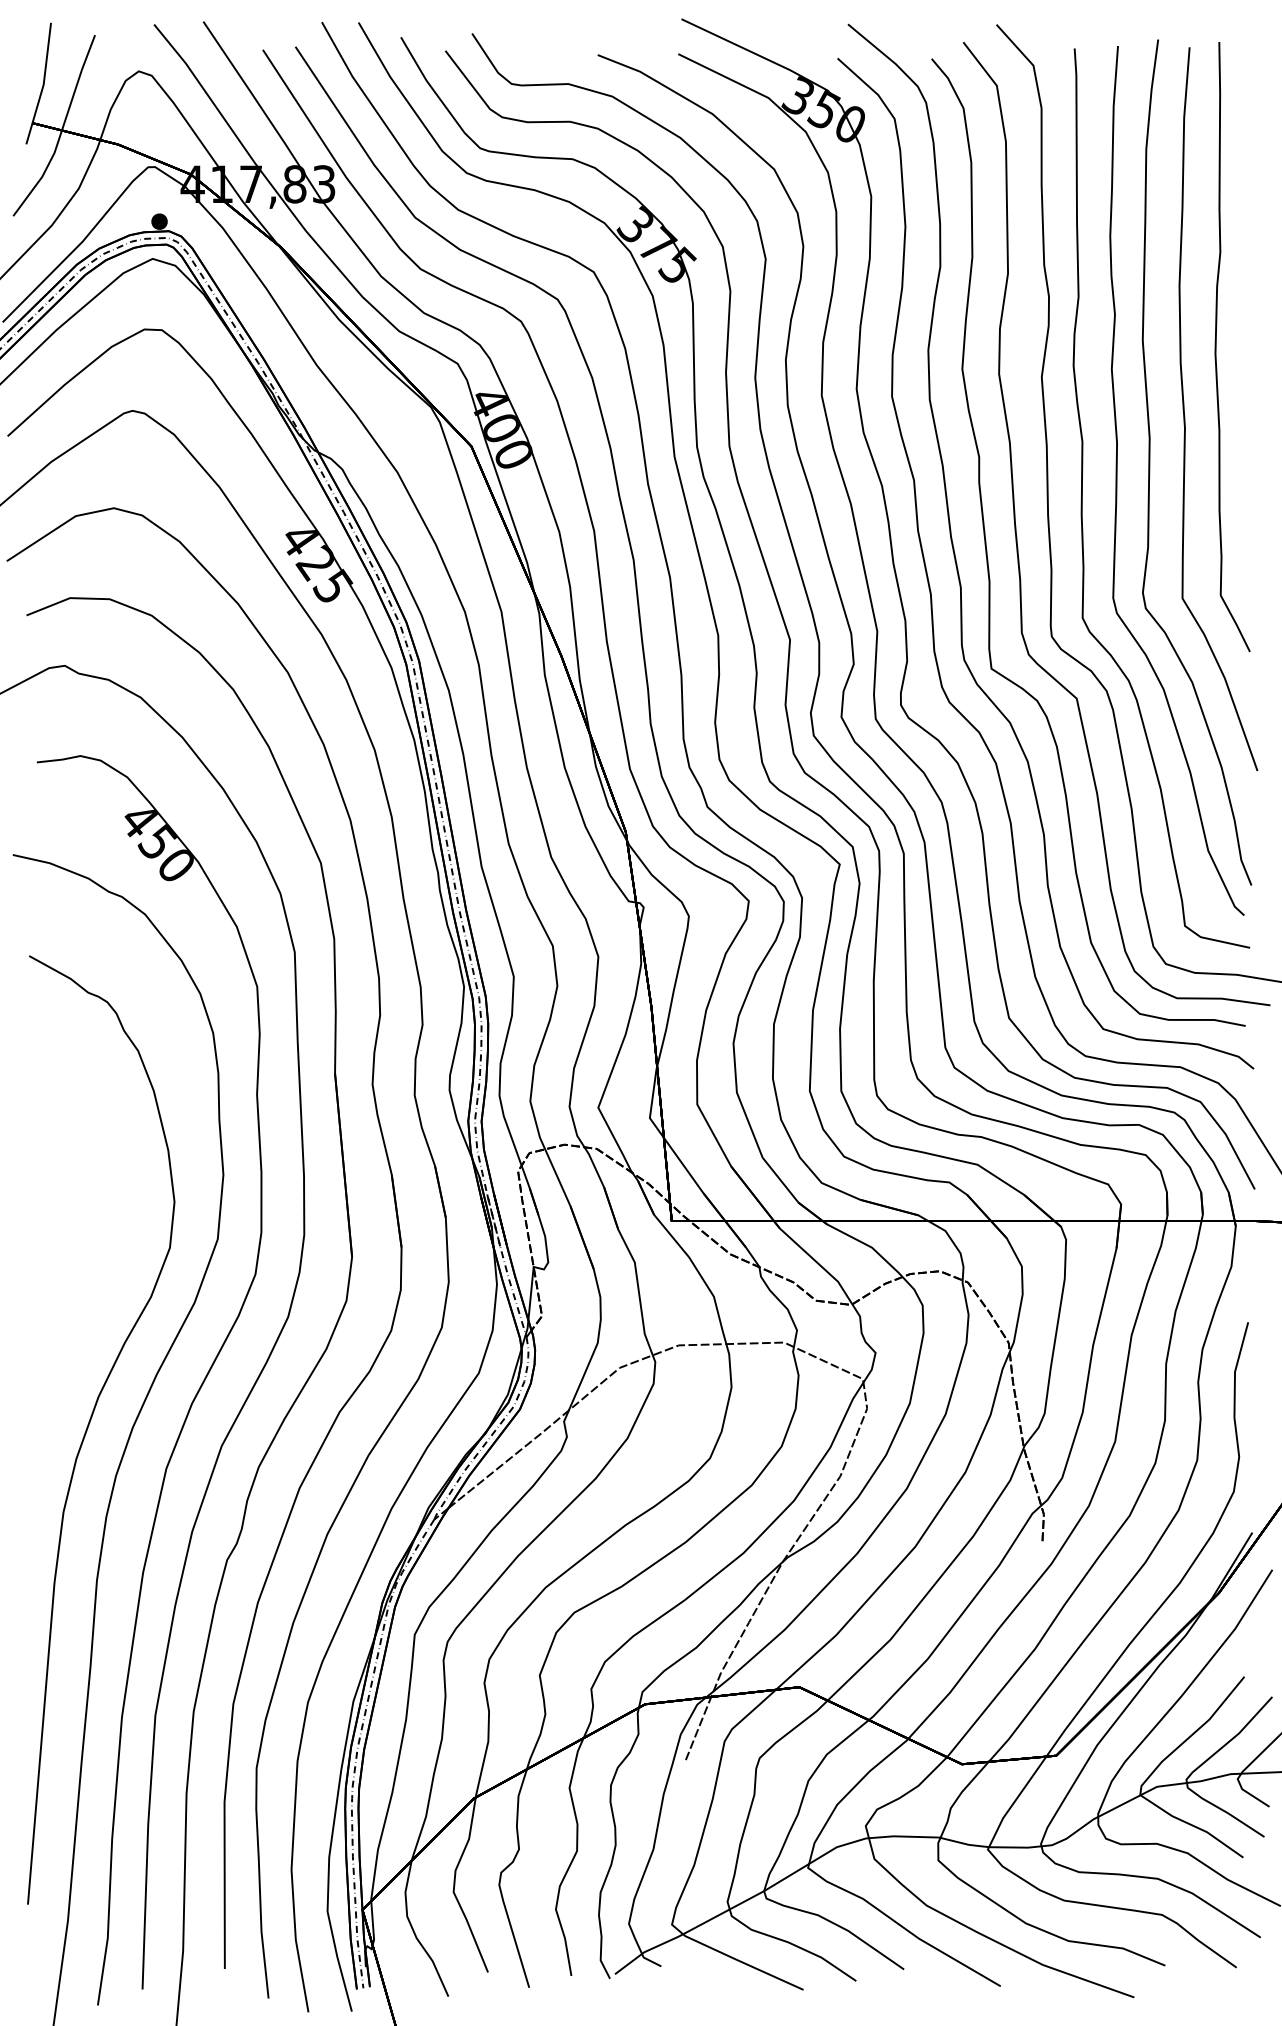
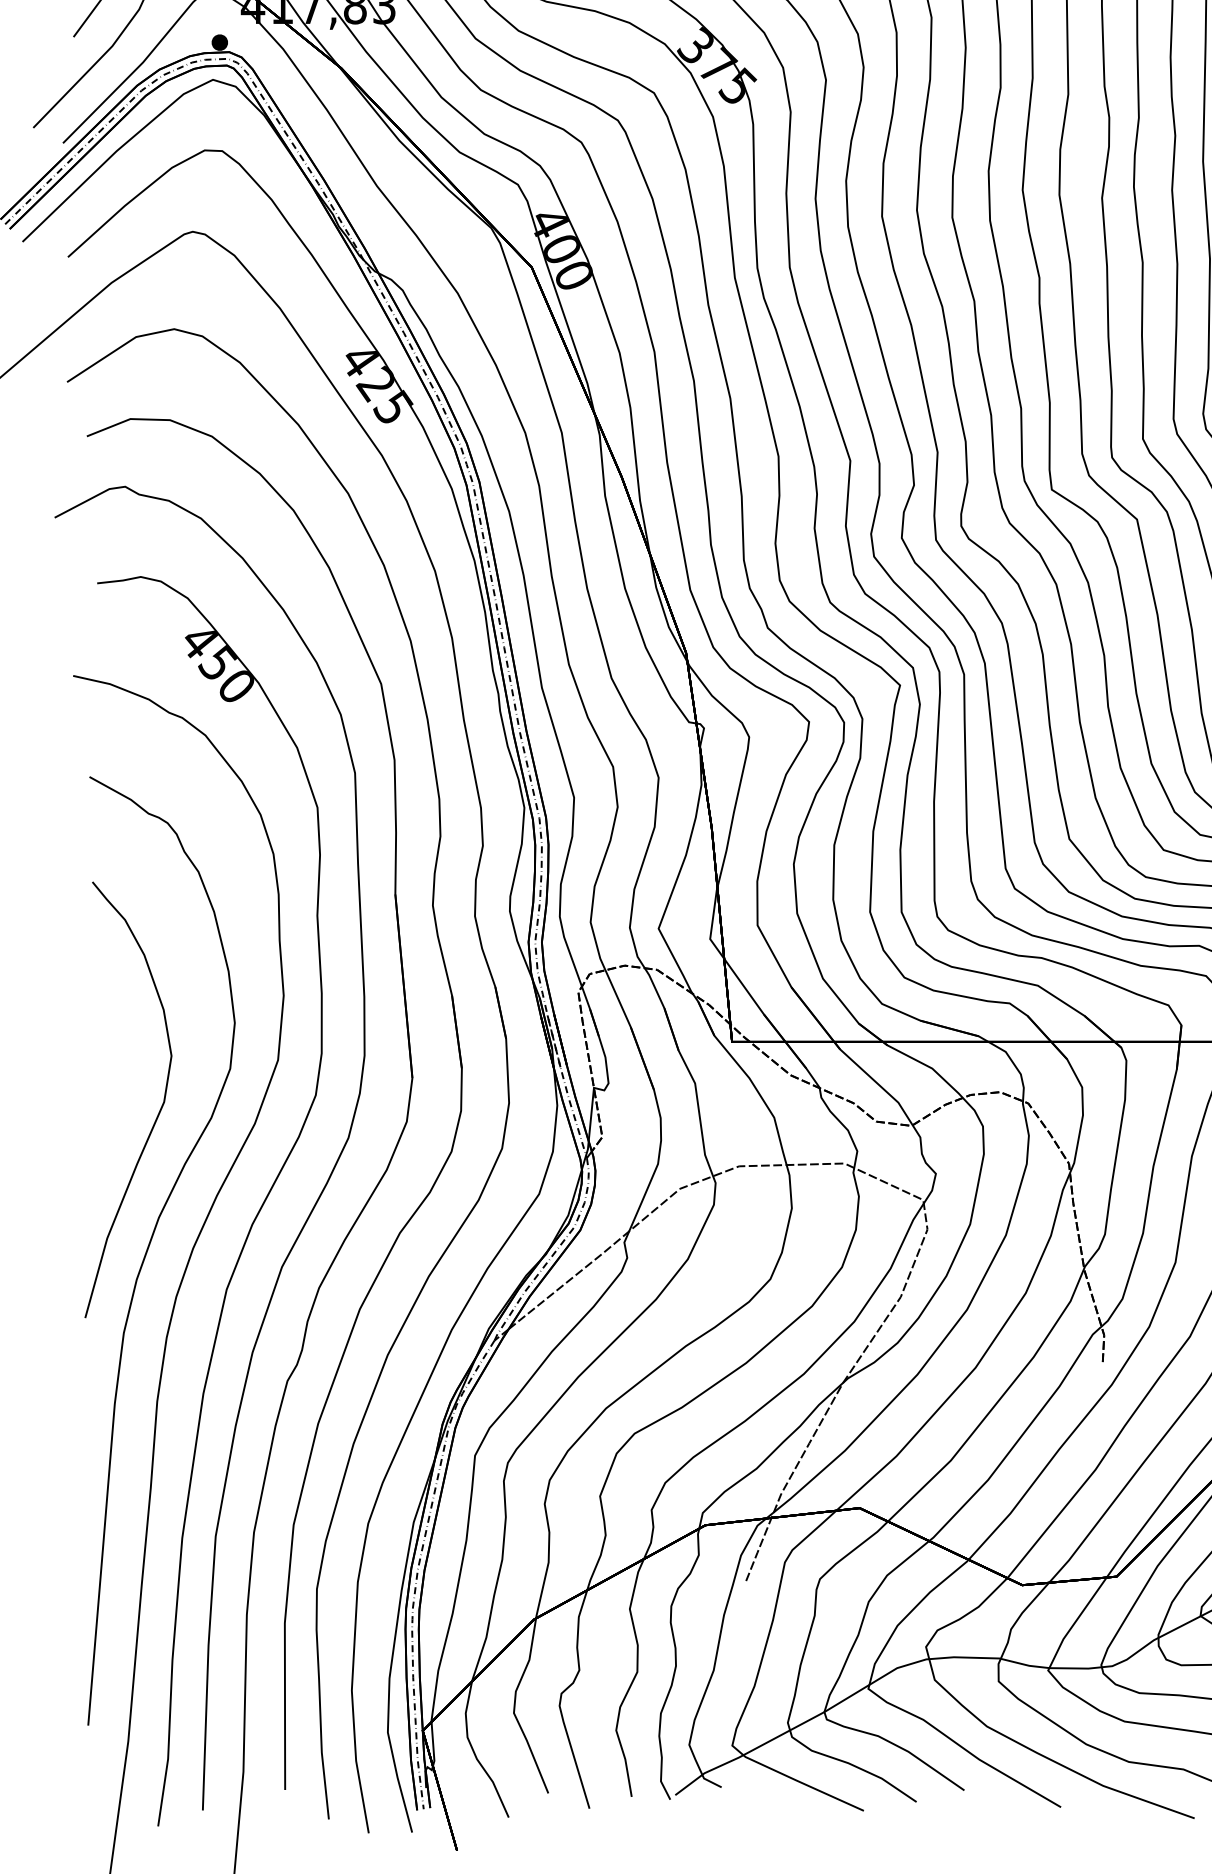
curve: (97, 1292) -> (157, 1113), added

